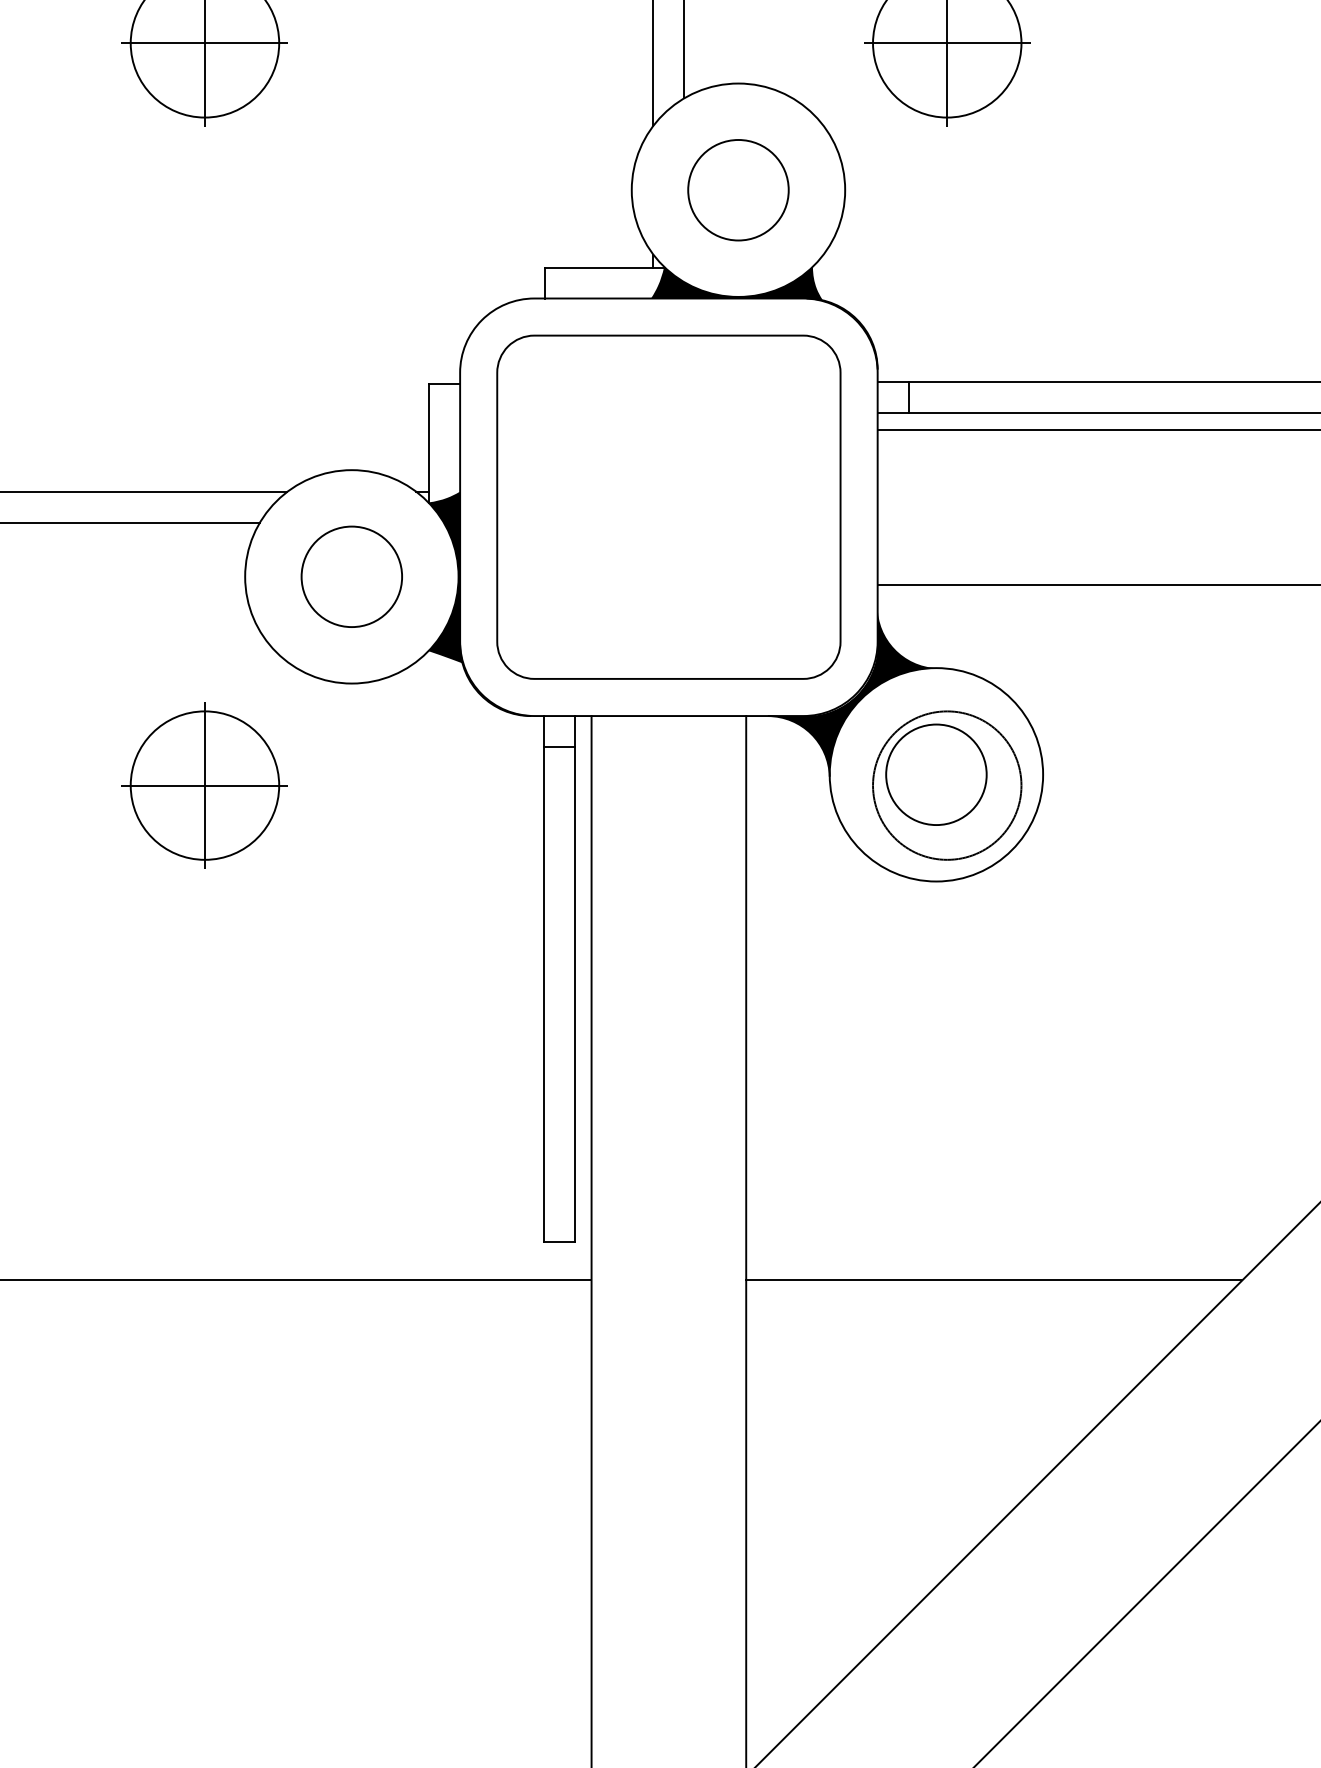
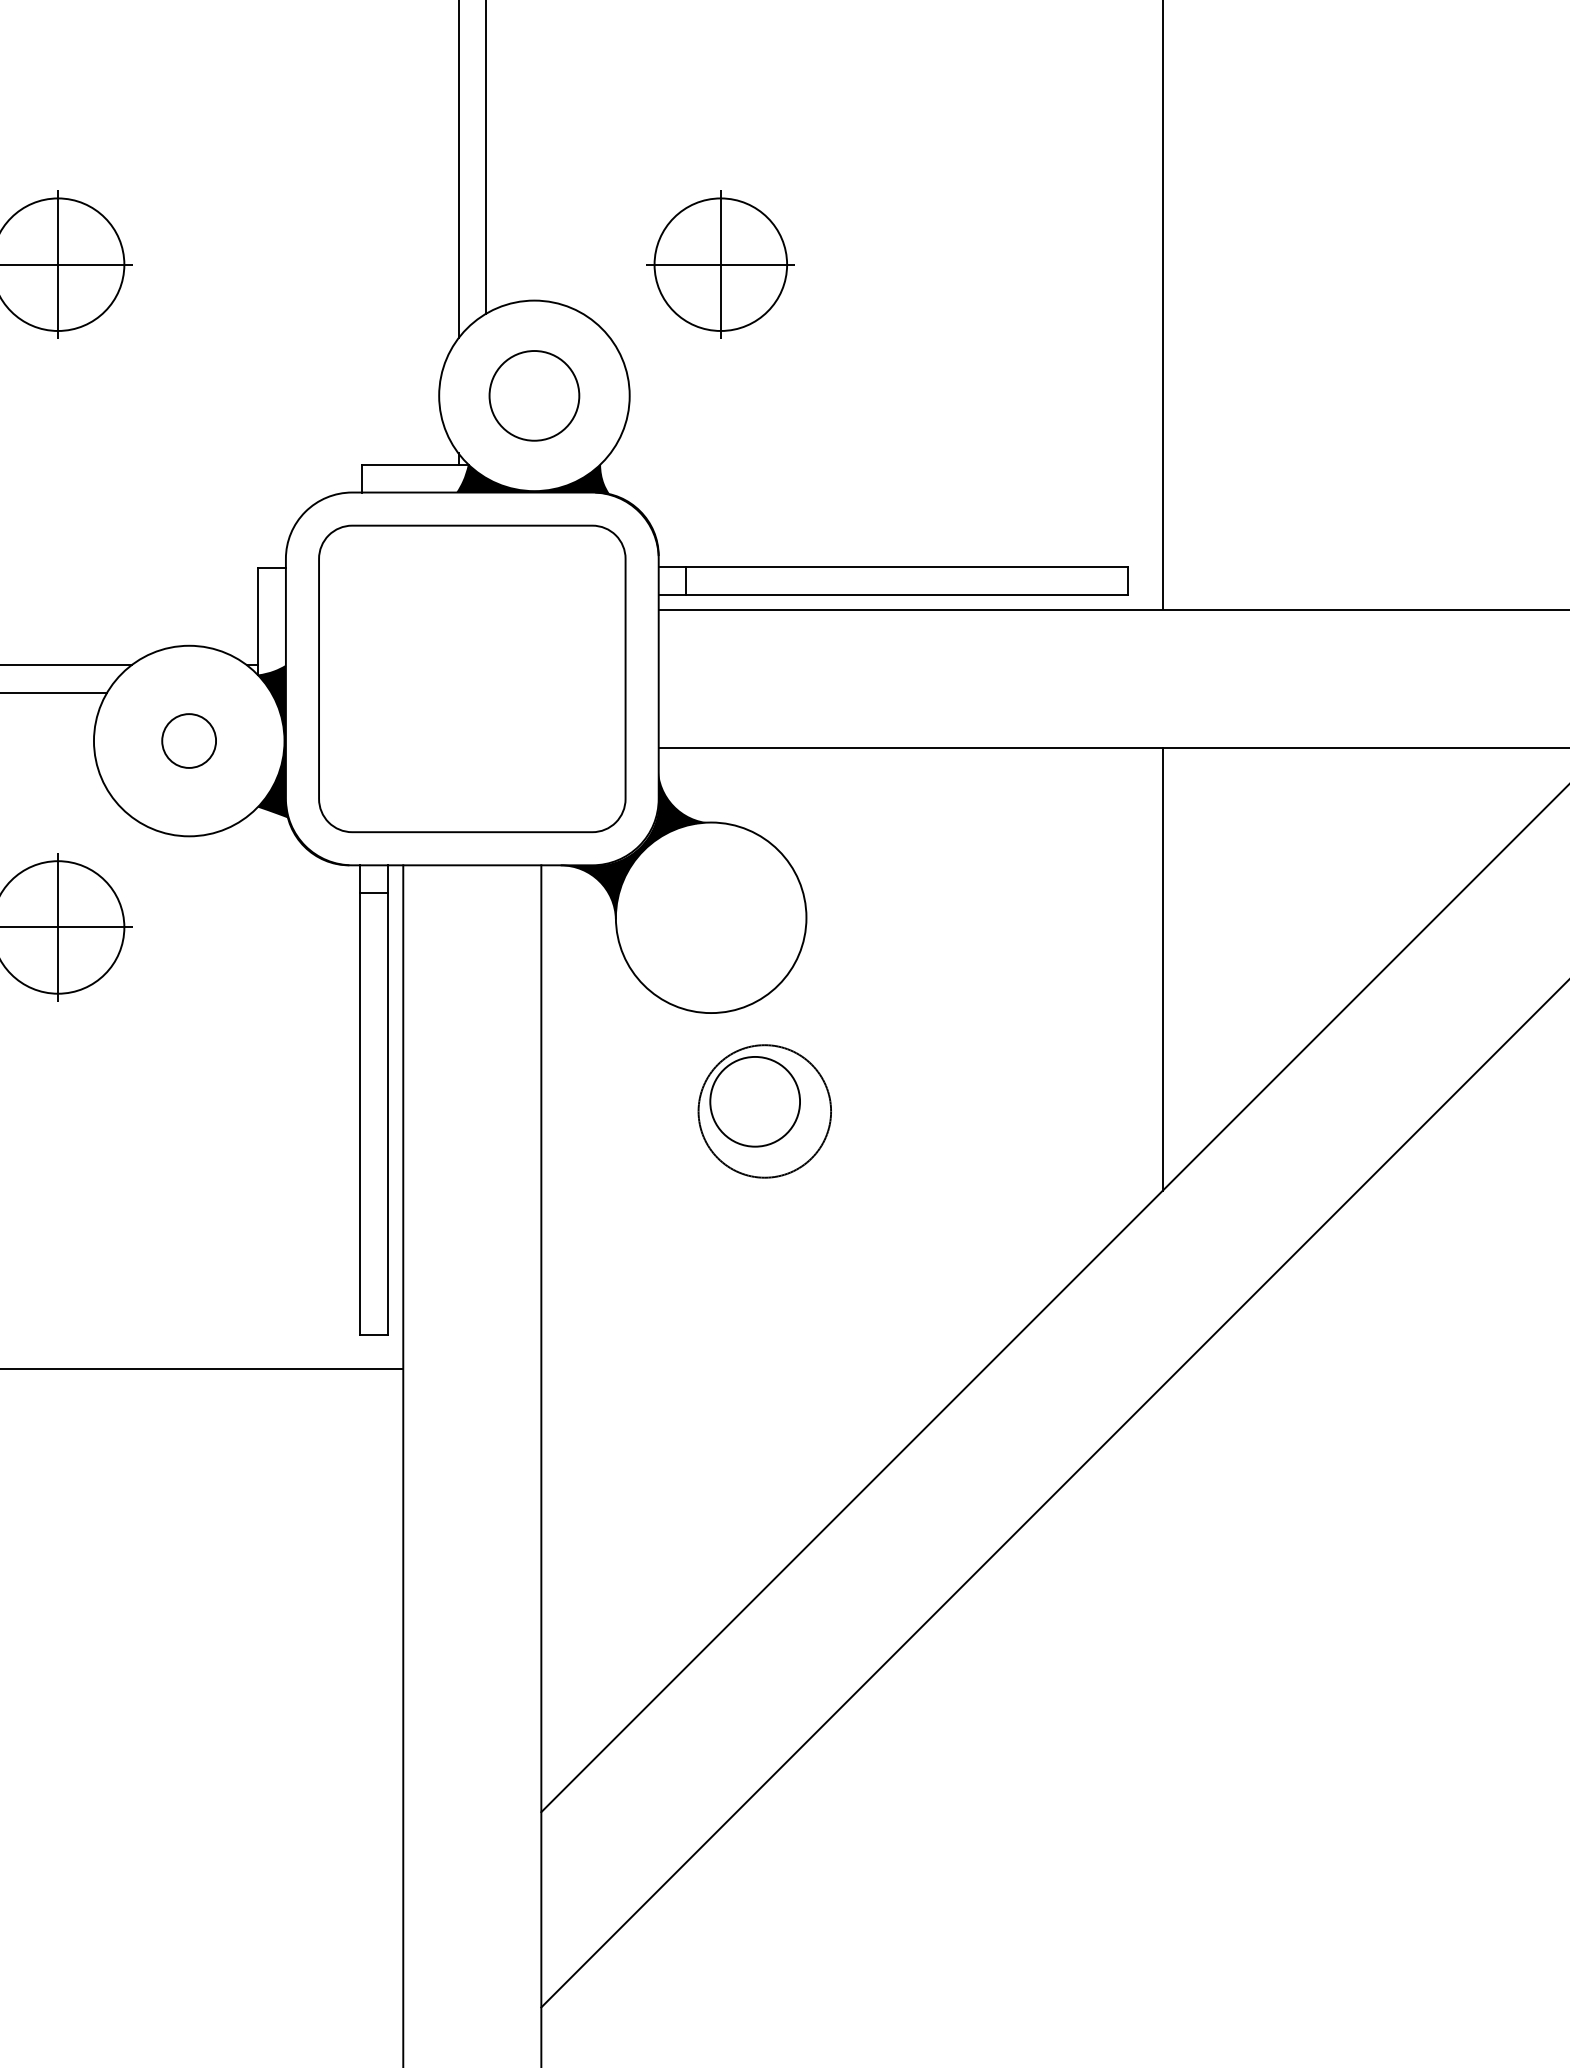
circle: (351, 576) -> (188, 740), size x0.6
part: (946, 785) -> (764, 1111), moved
line: (993, 1280) -> (762, 1369), removed

